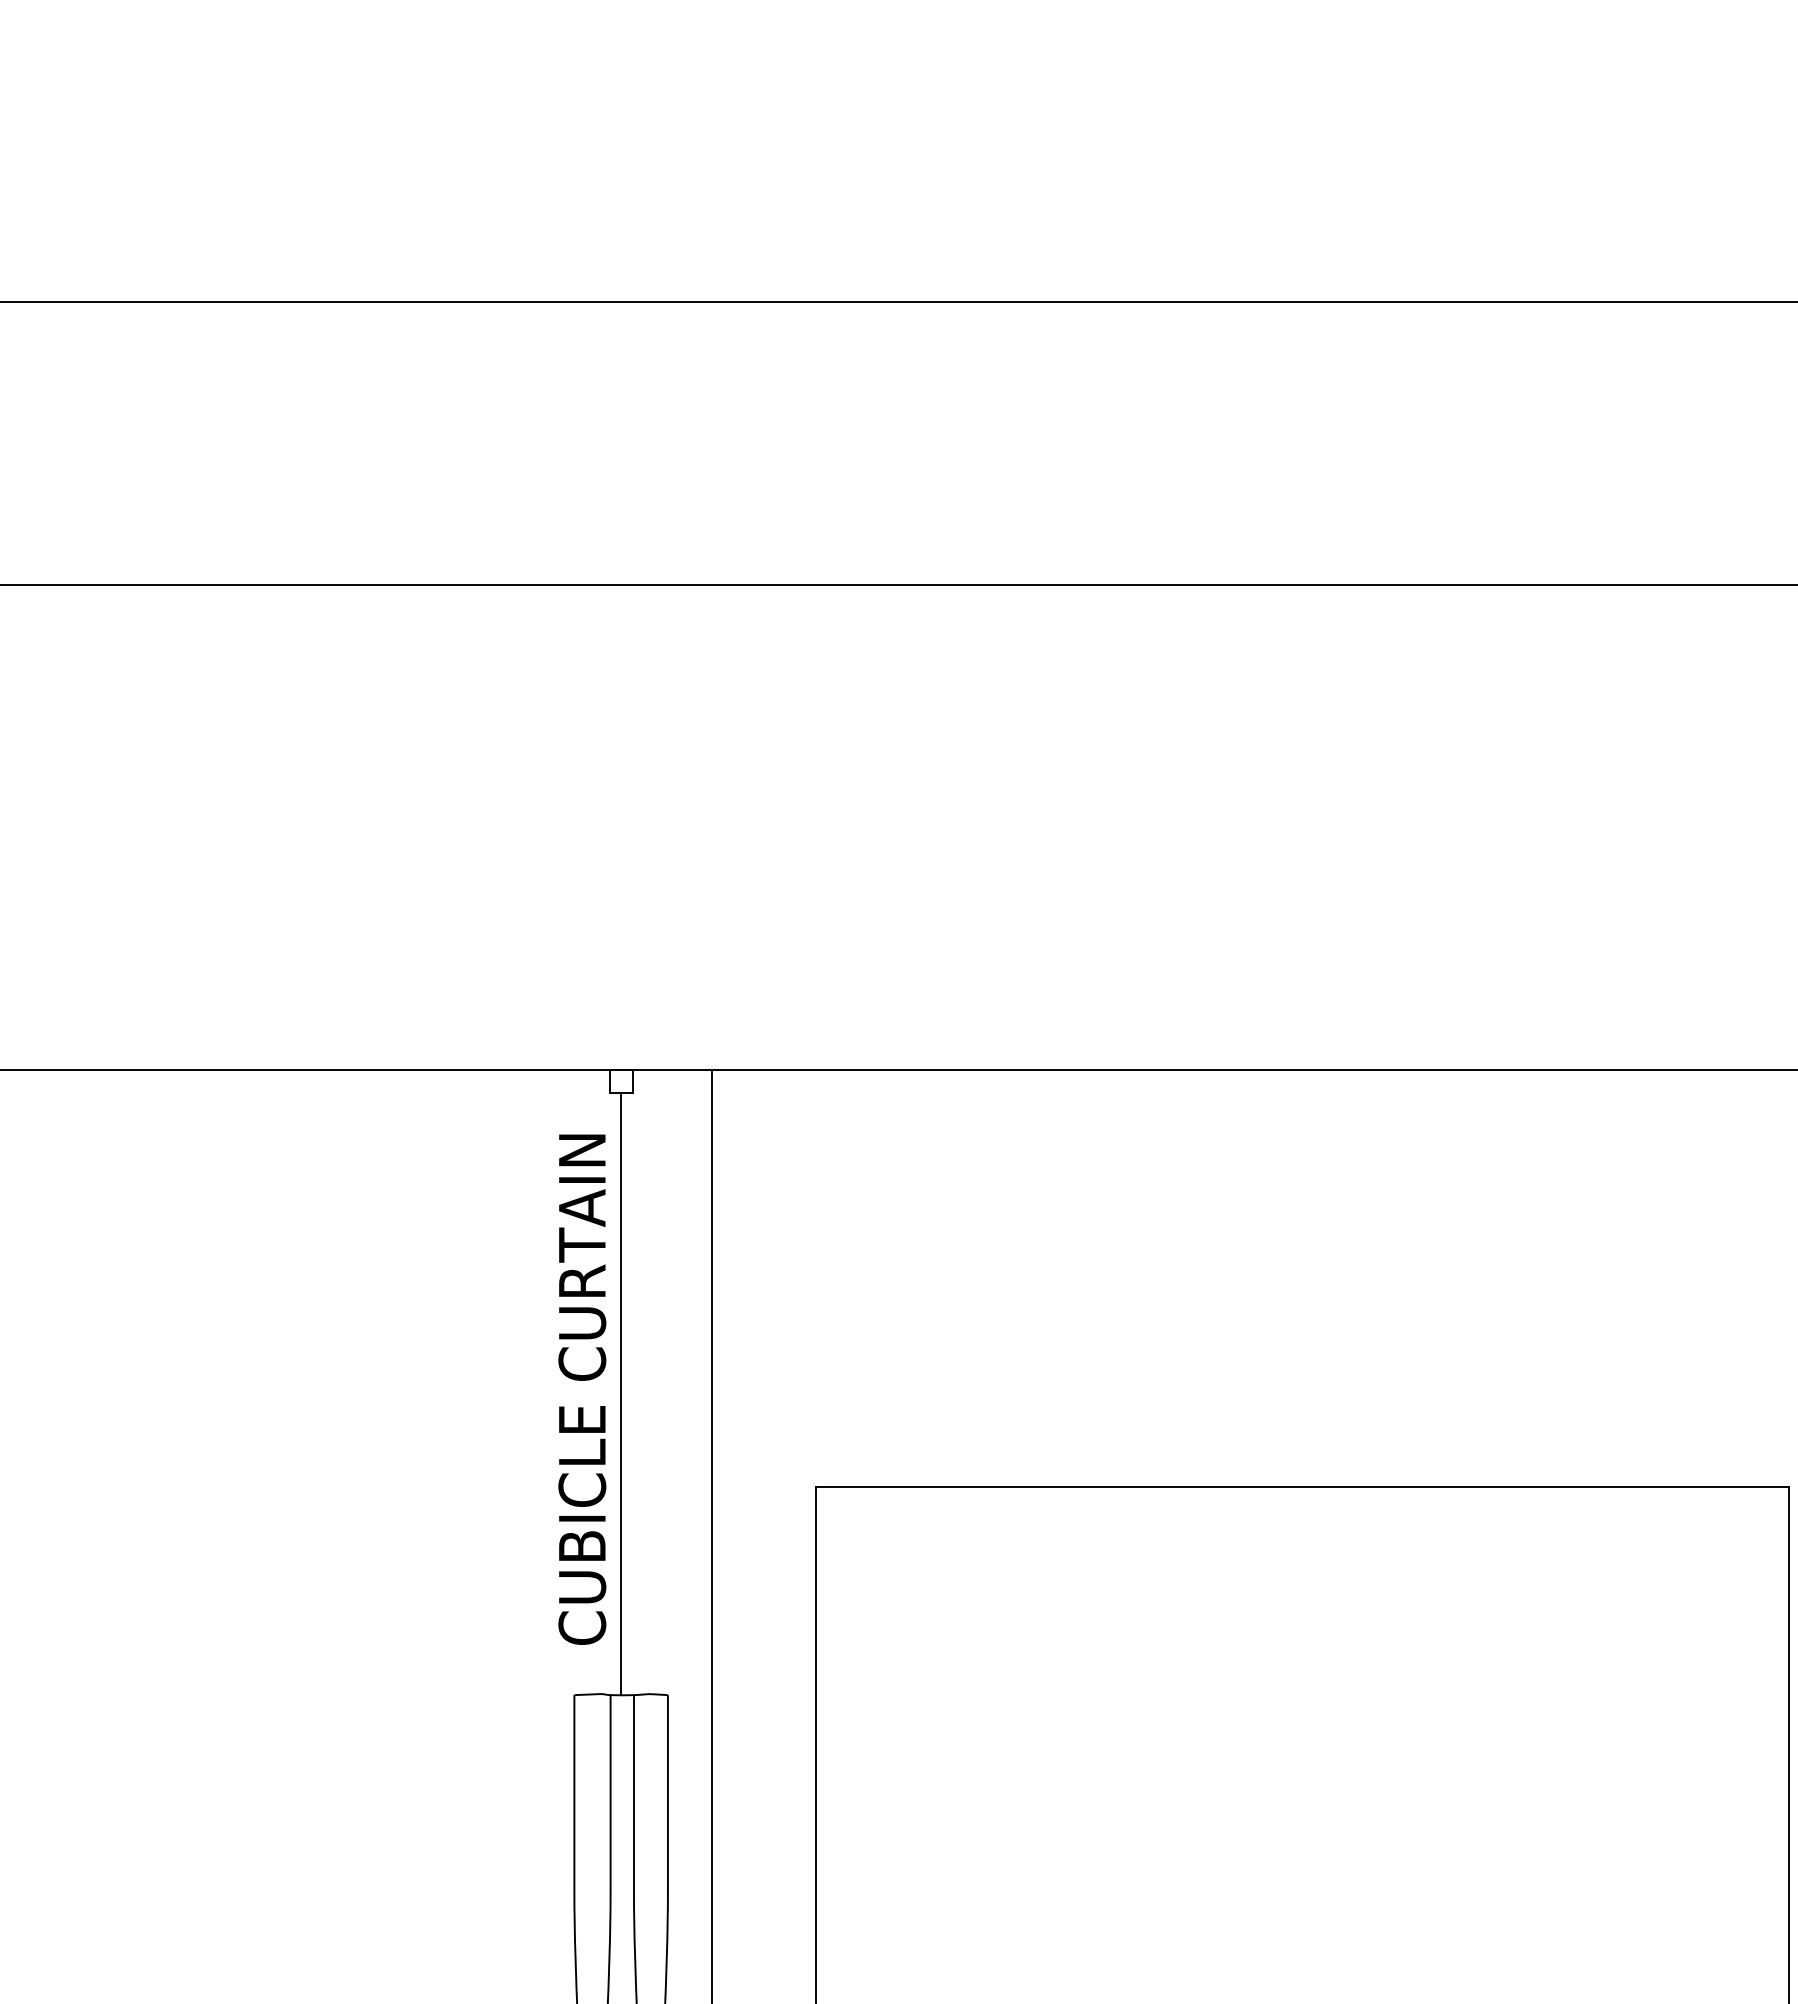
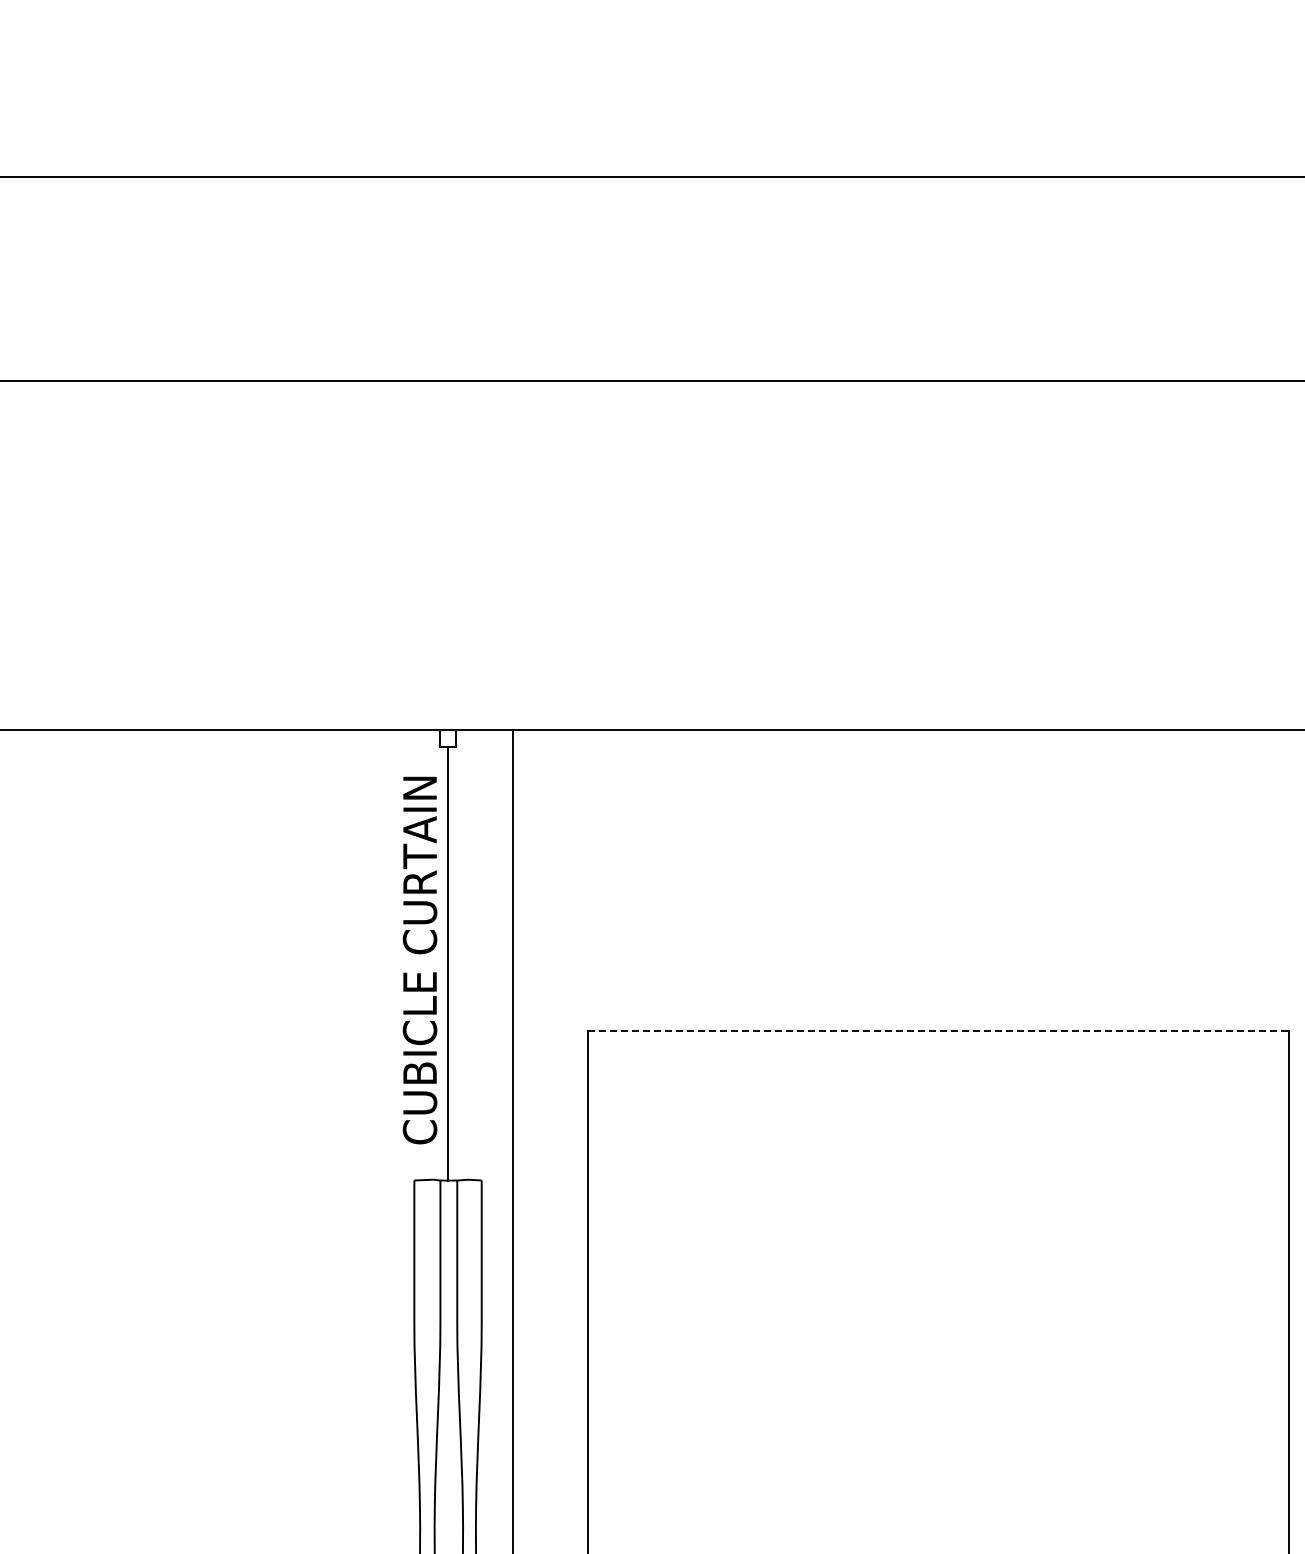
line: (1303, 1486) -> (939, 1030), solid -> dashed

